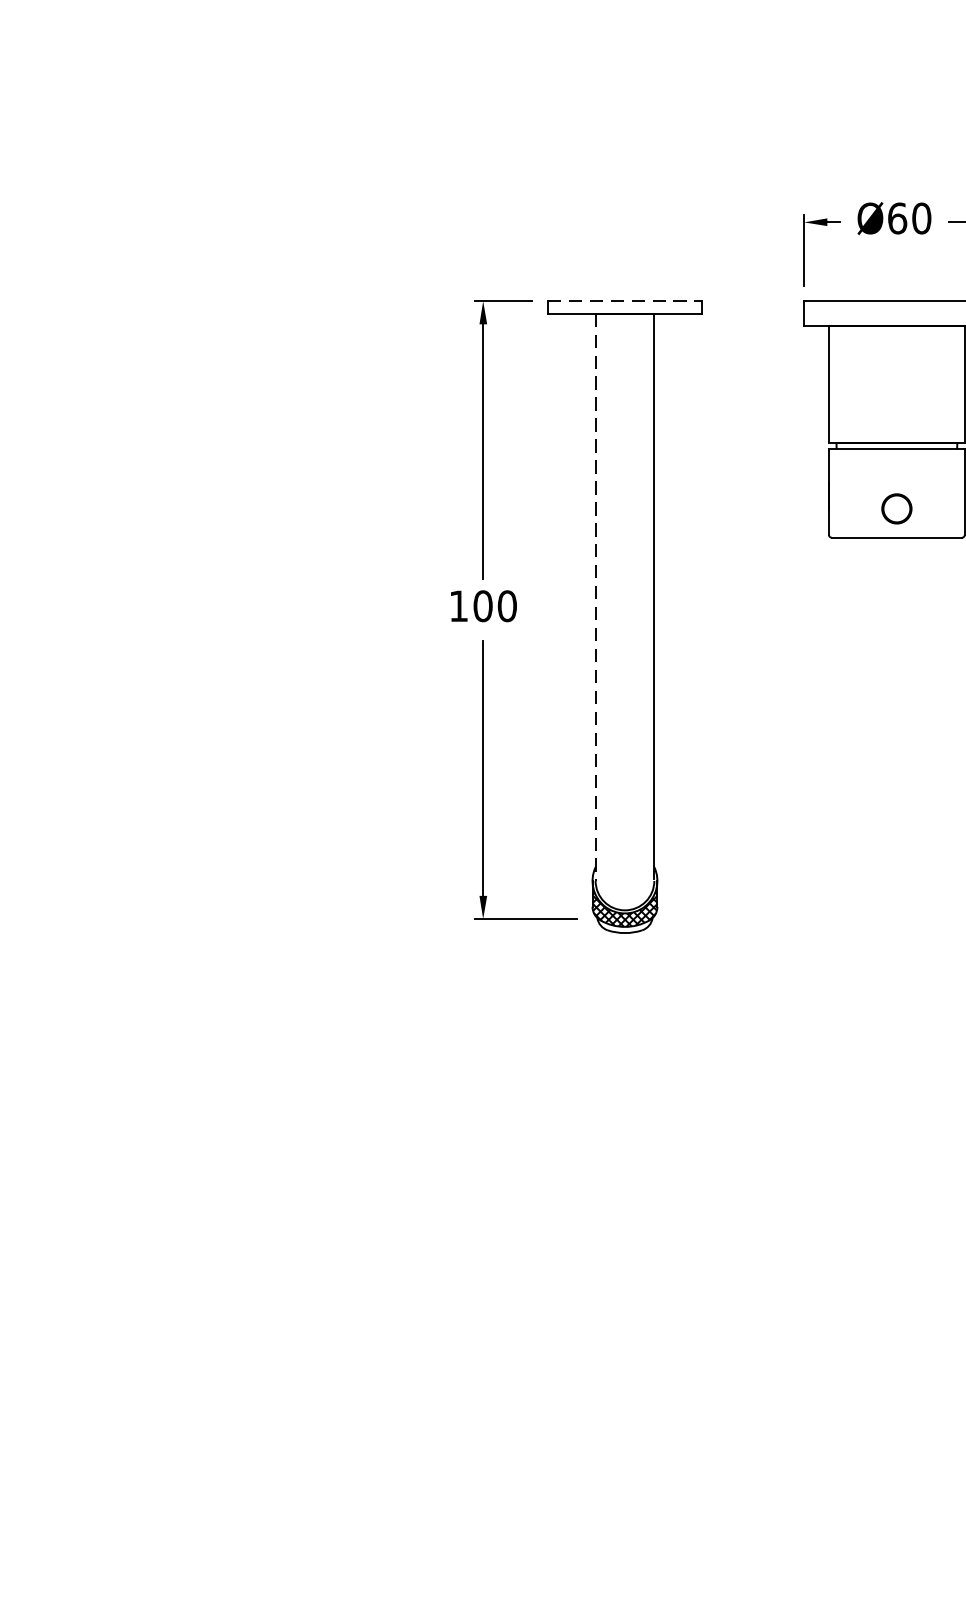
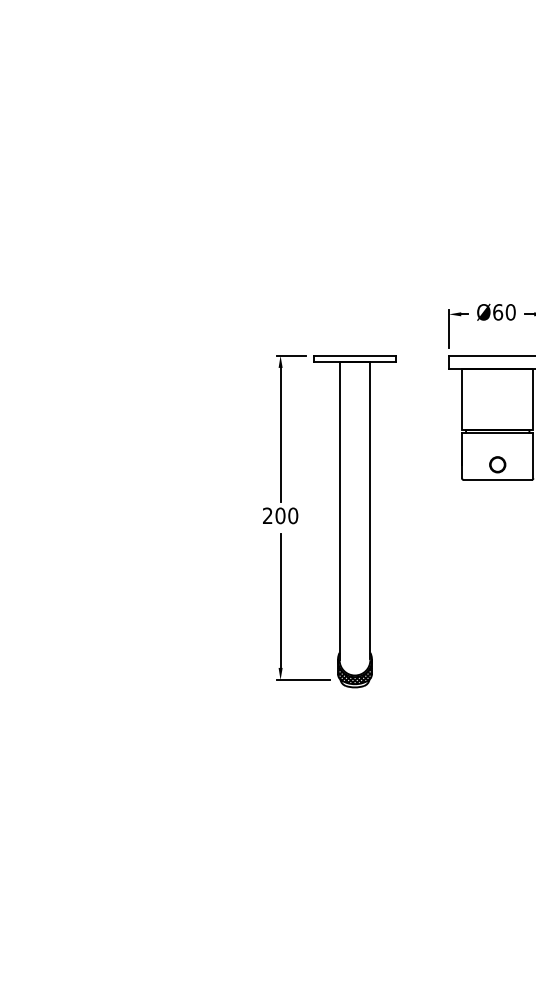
line: (624, 300) -> (354, 355), dashed -> solid
line: (595, 597) -> (339, 511), dashed -> solid
text: (458, 605) -> (267, 515), 100 -> 200

